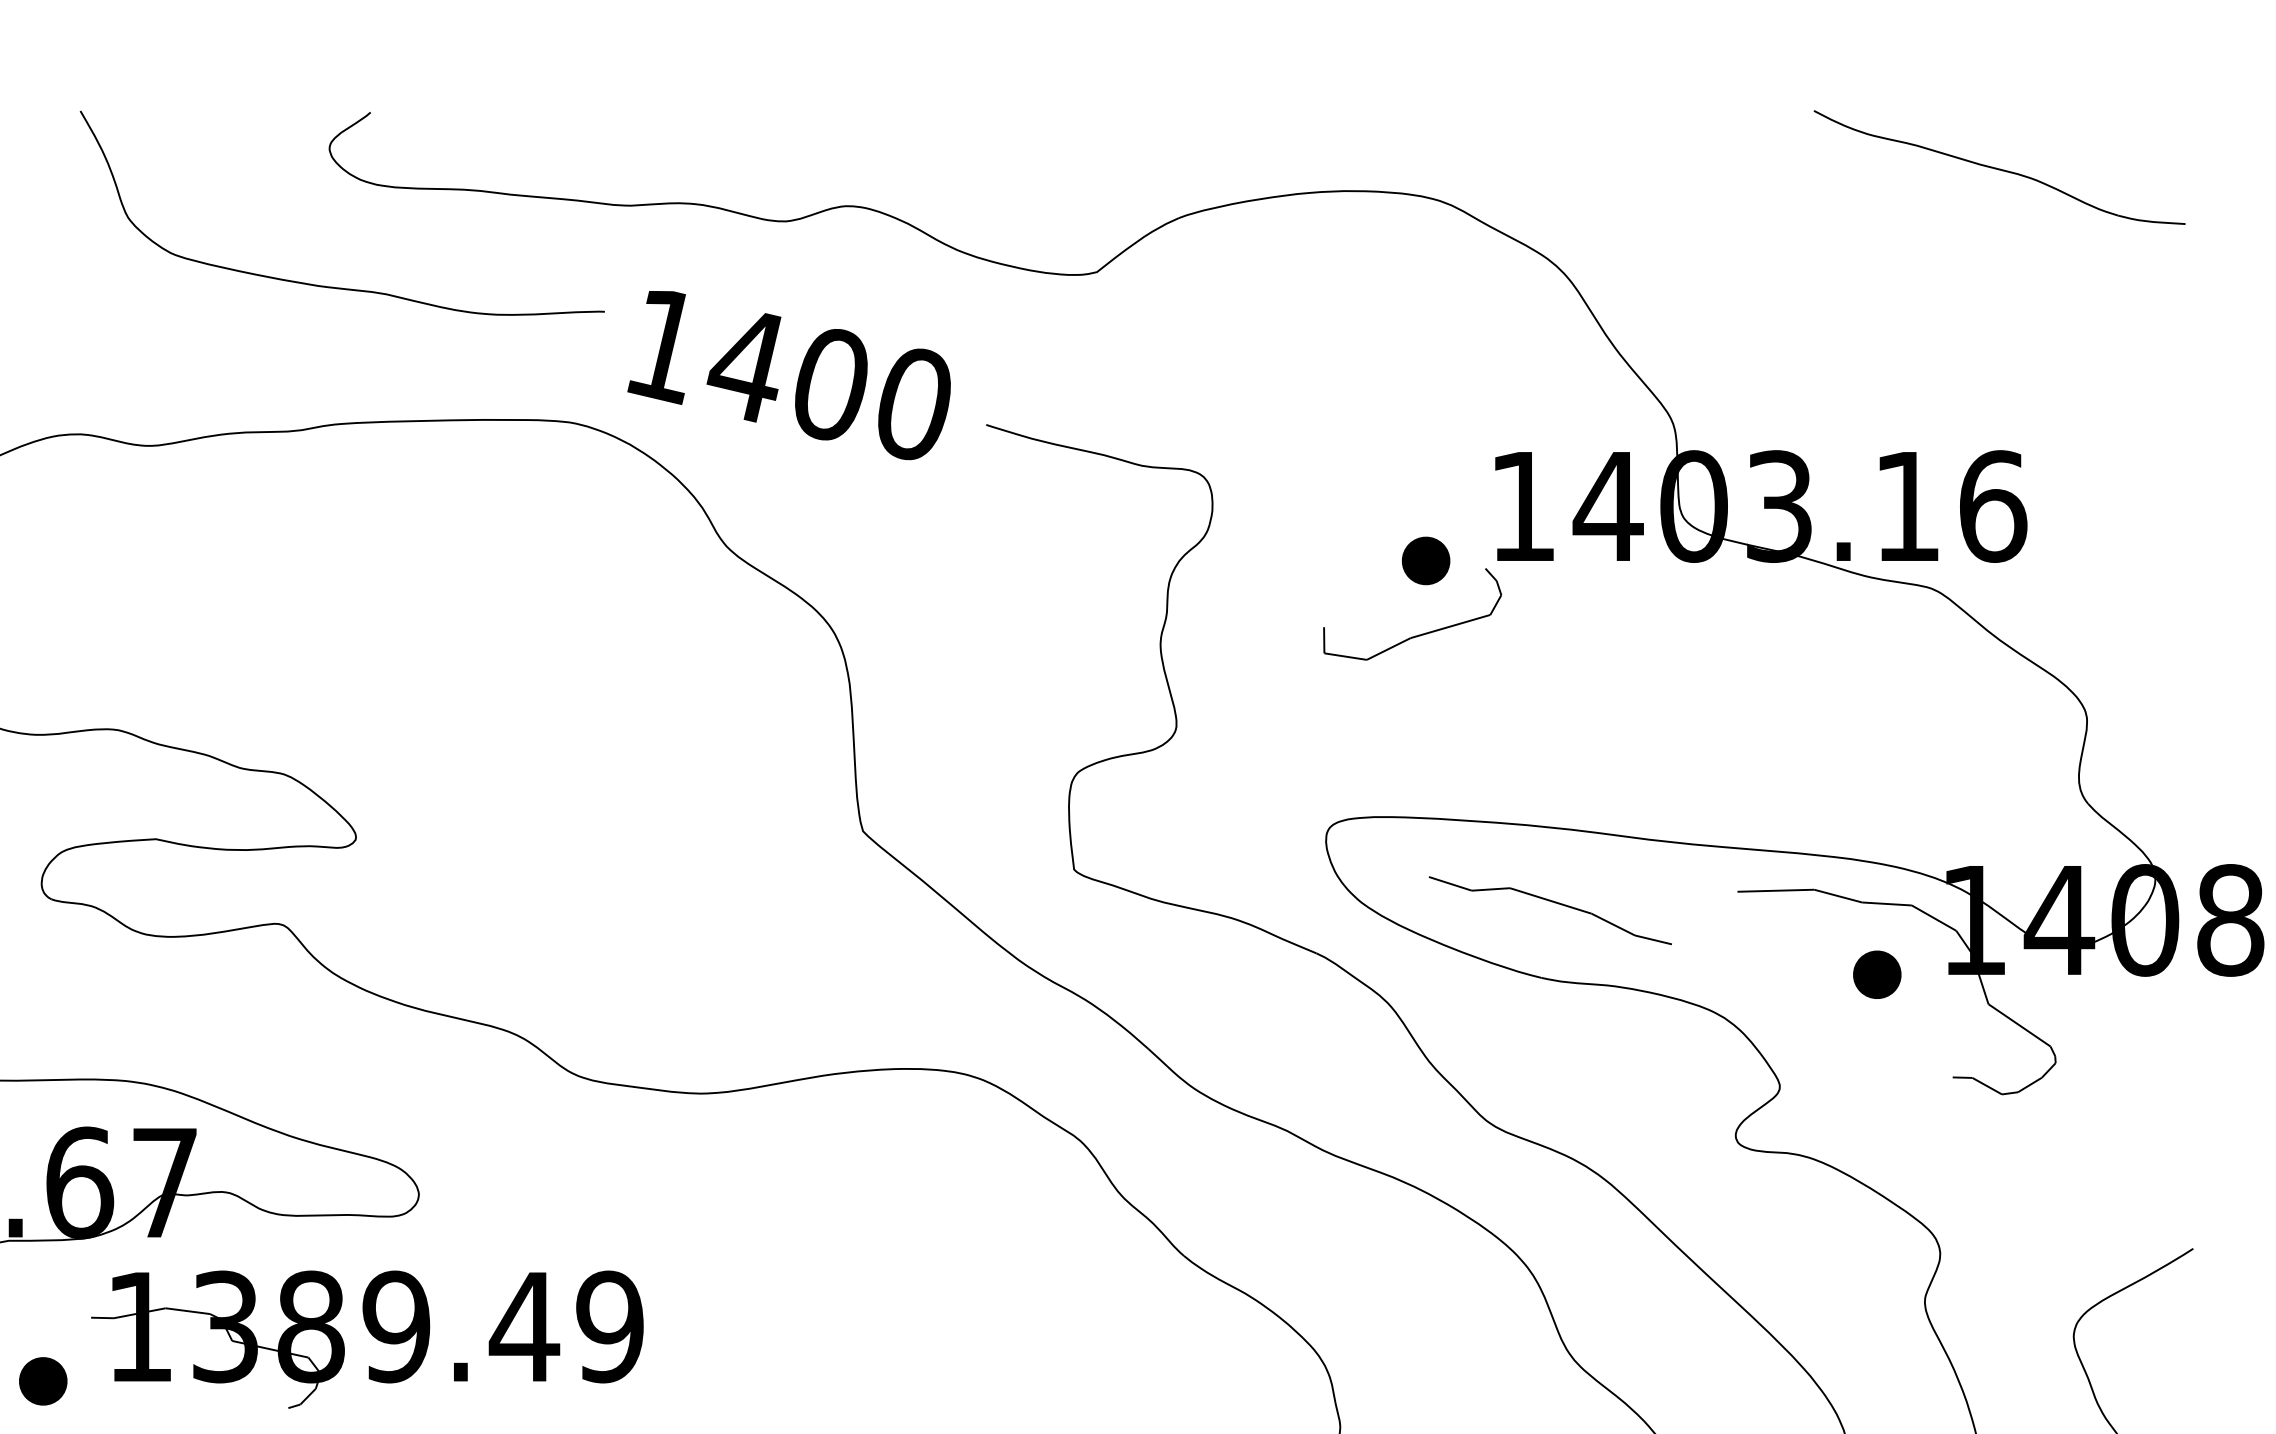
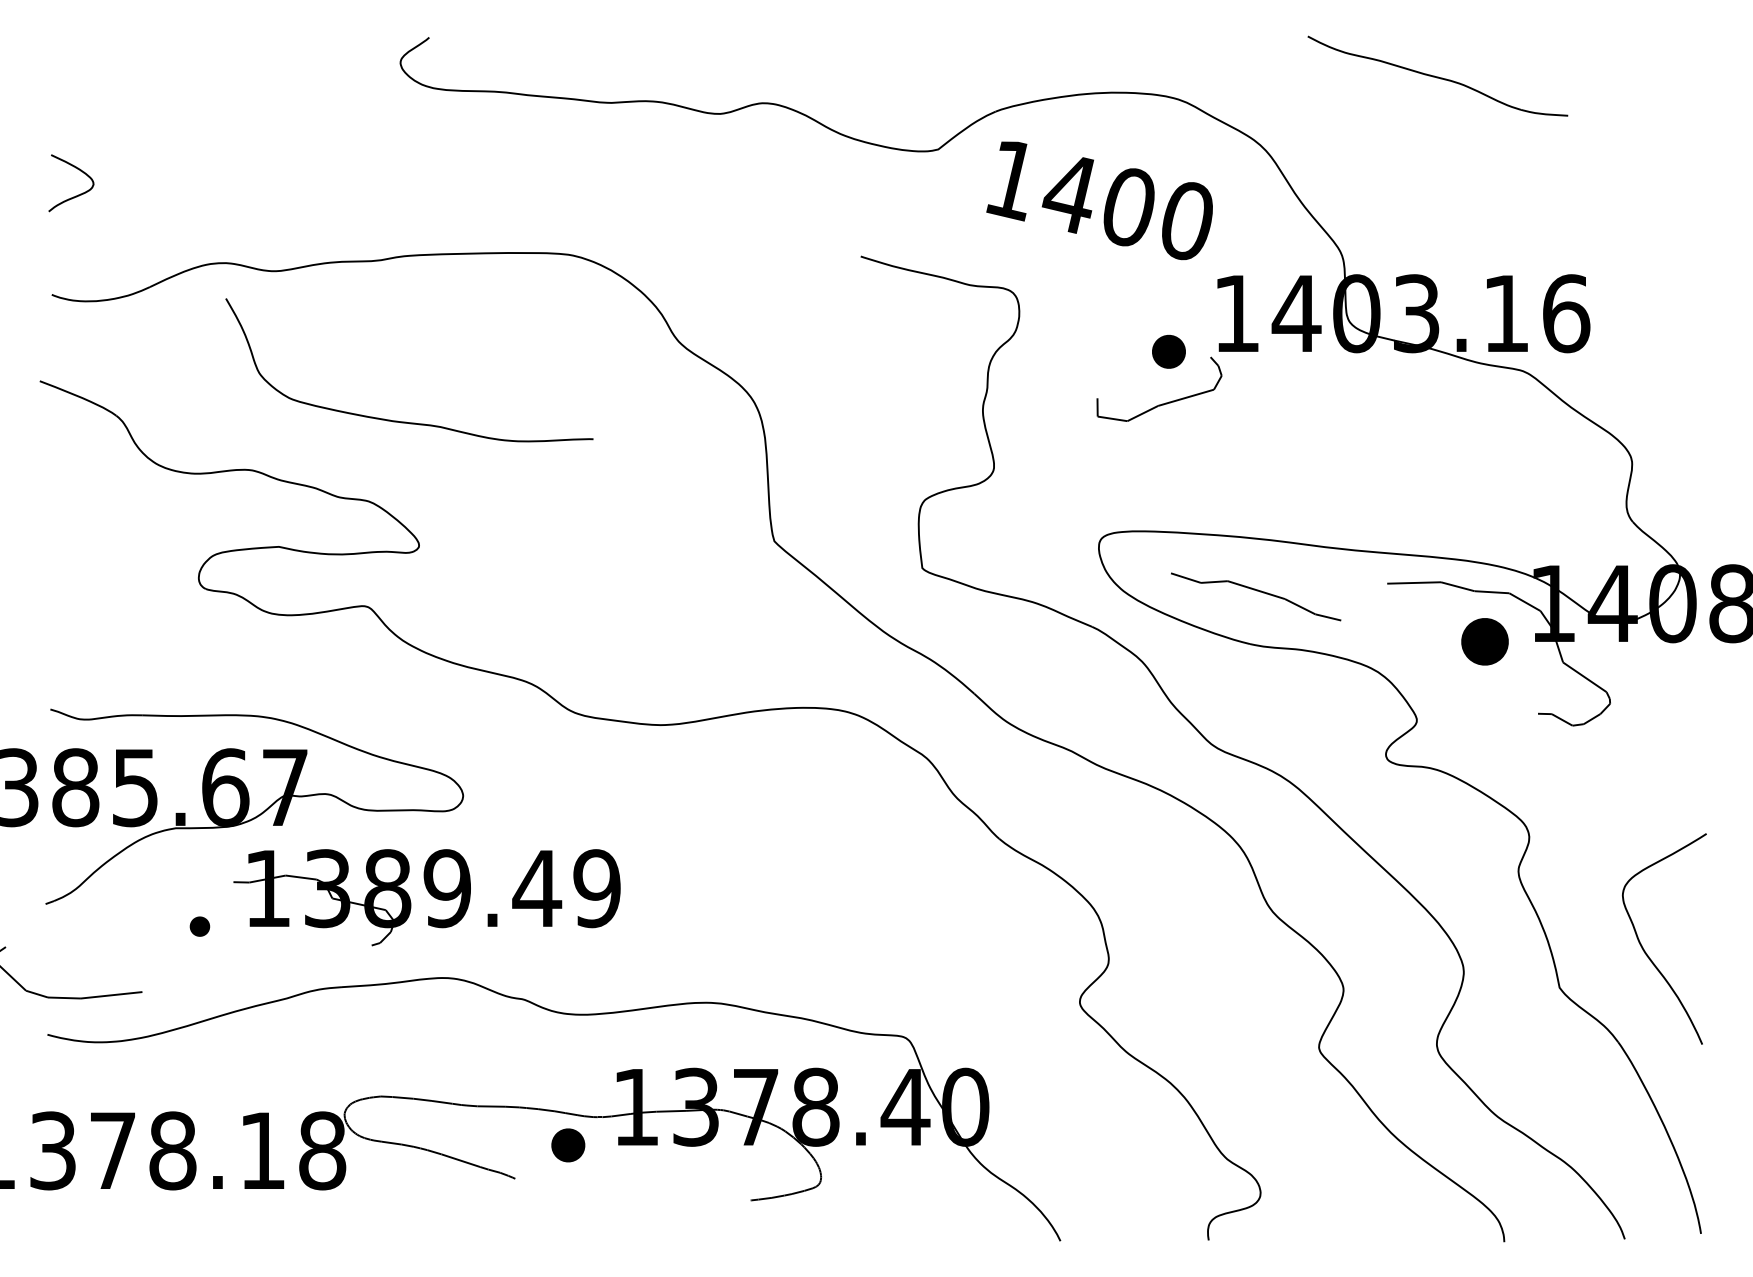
part: (1999, 166) -> (1437, 75), moved
curve: (338, 286) -> (406, 421), moved
text: (788, 374) -> (1099, 200), moved
part: (1877, 974) -> (1485, 641), size x1.4
part: (42, 1380) -> (199, 926), size x0.6

